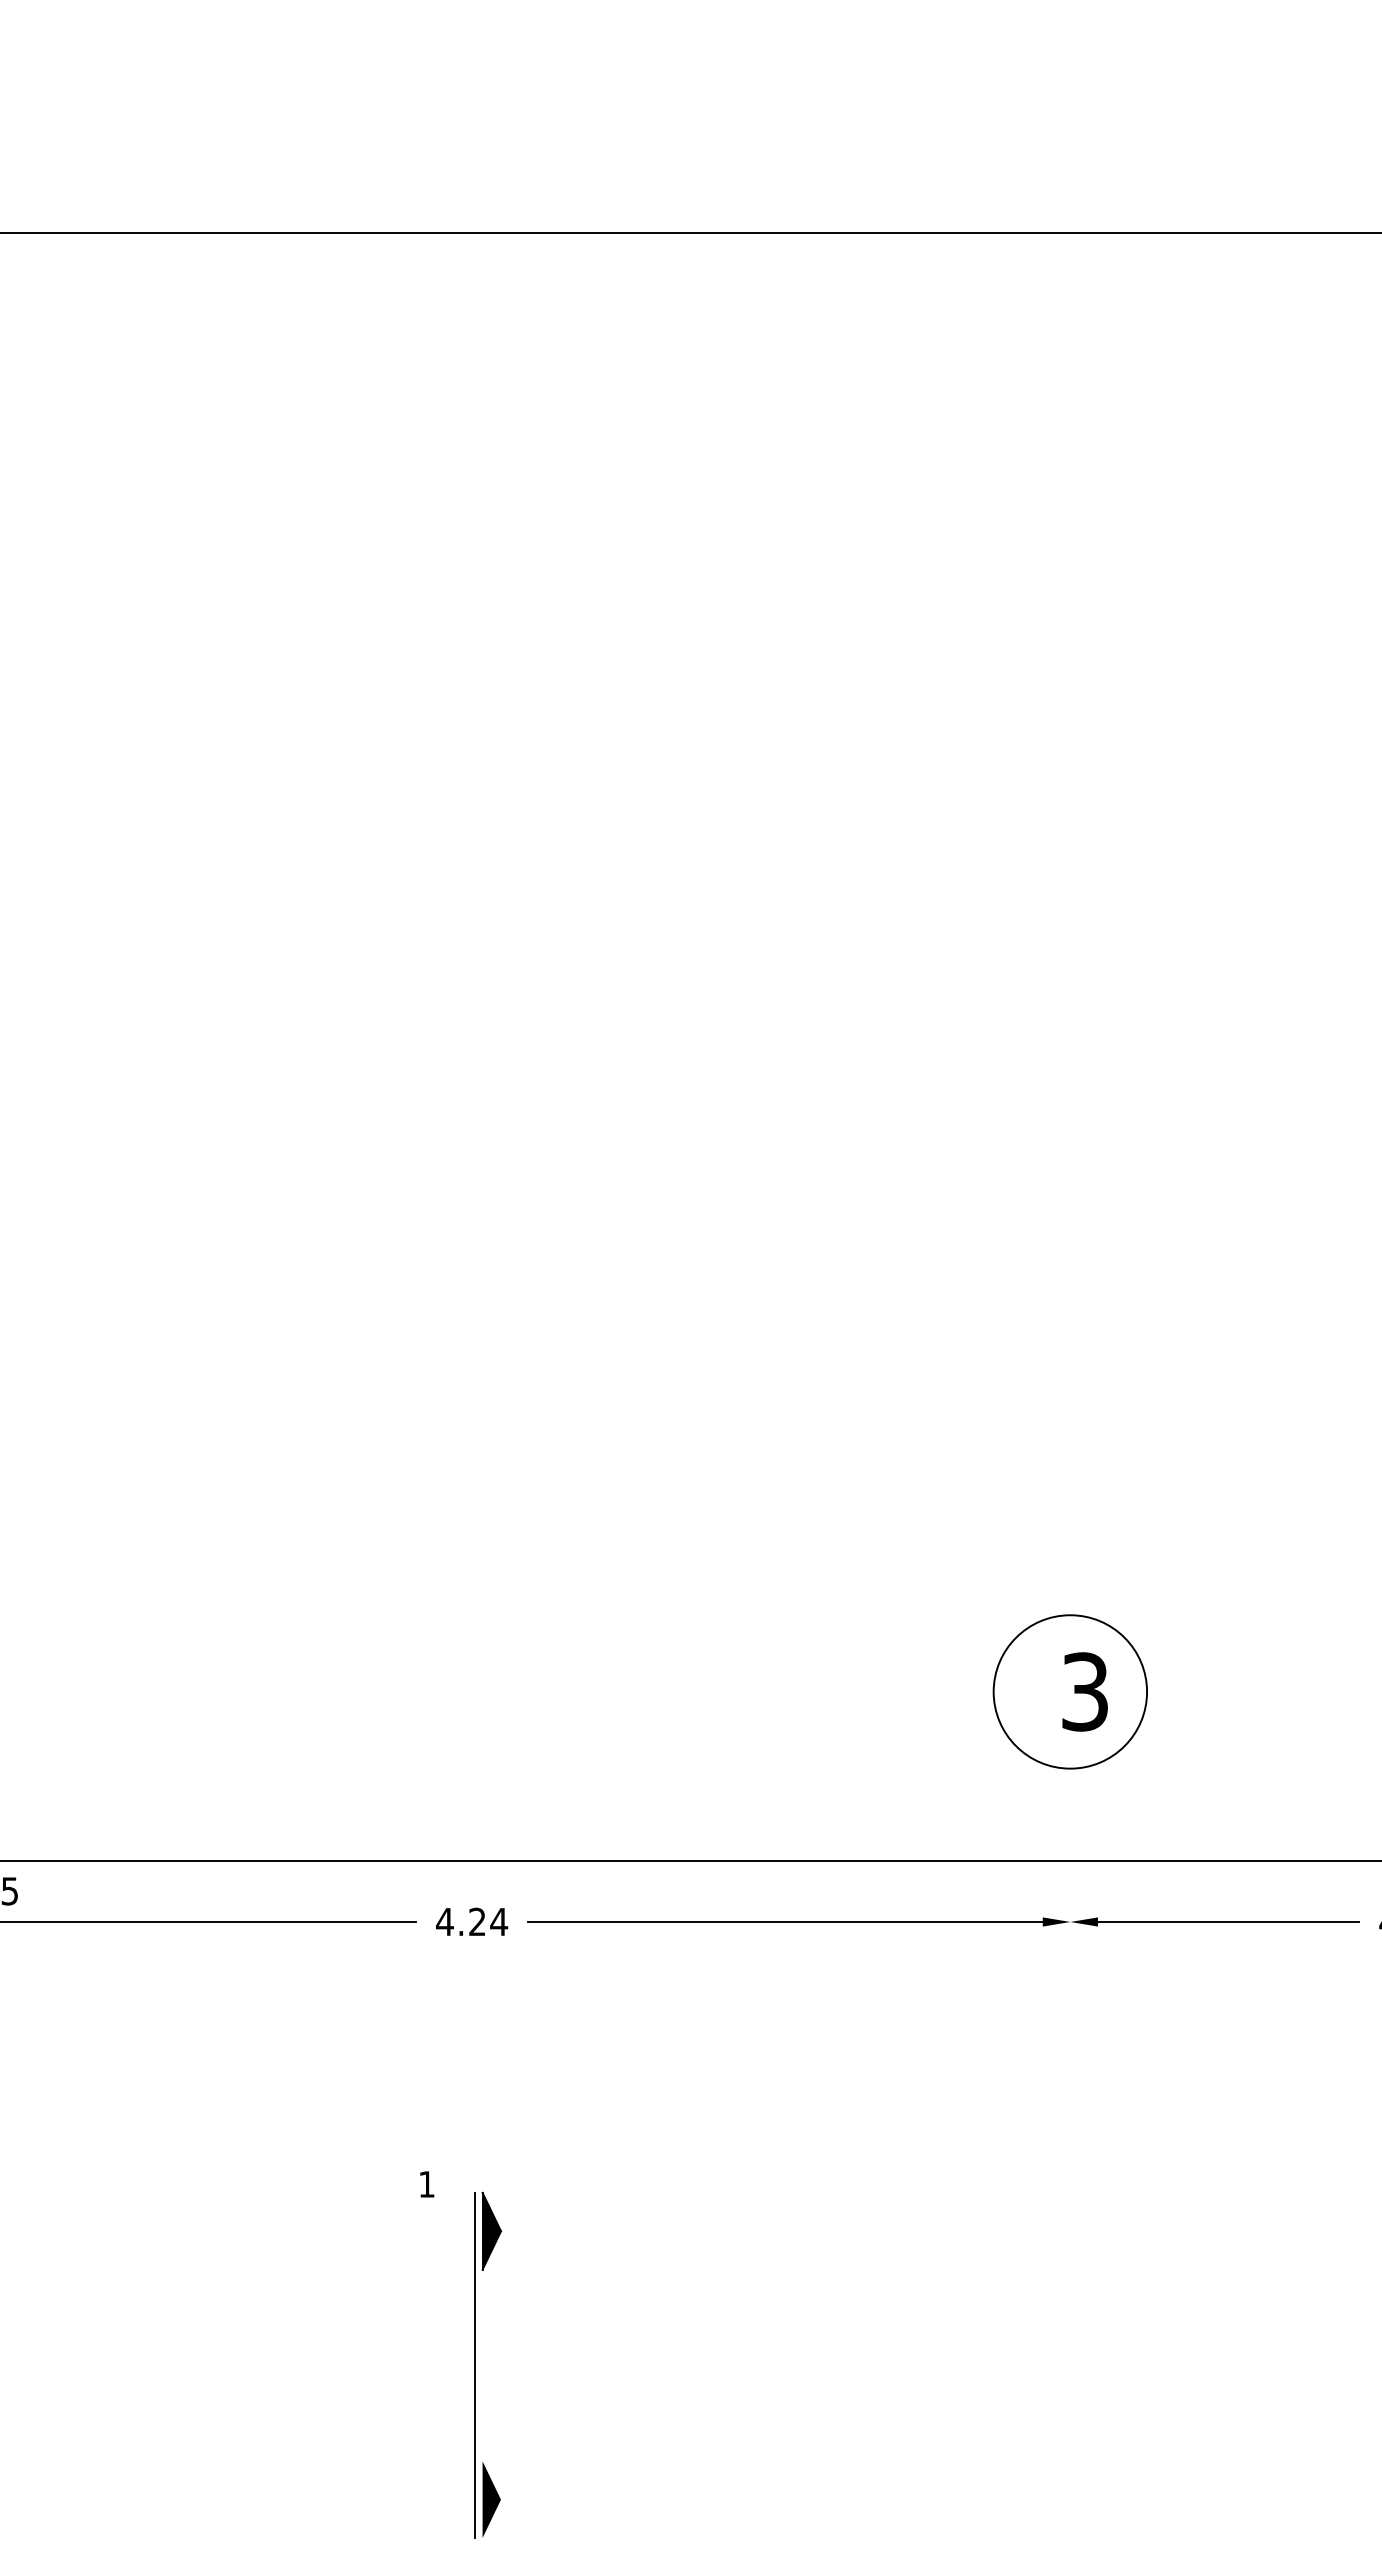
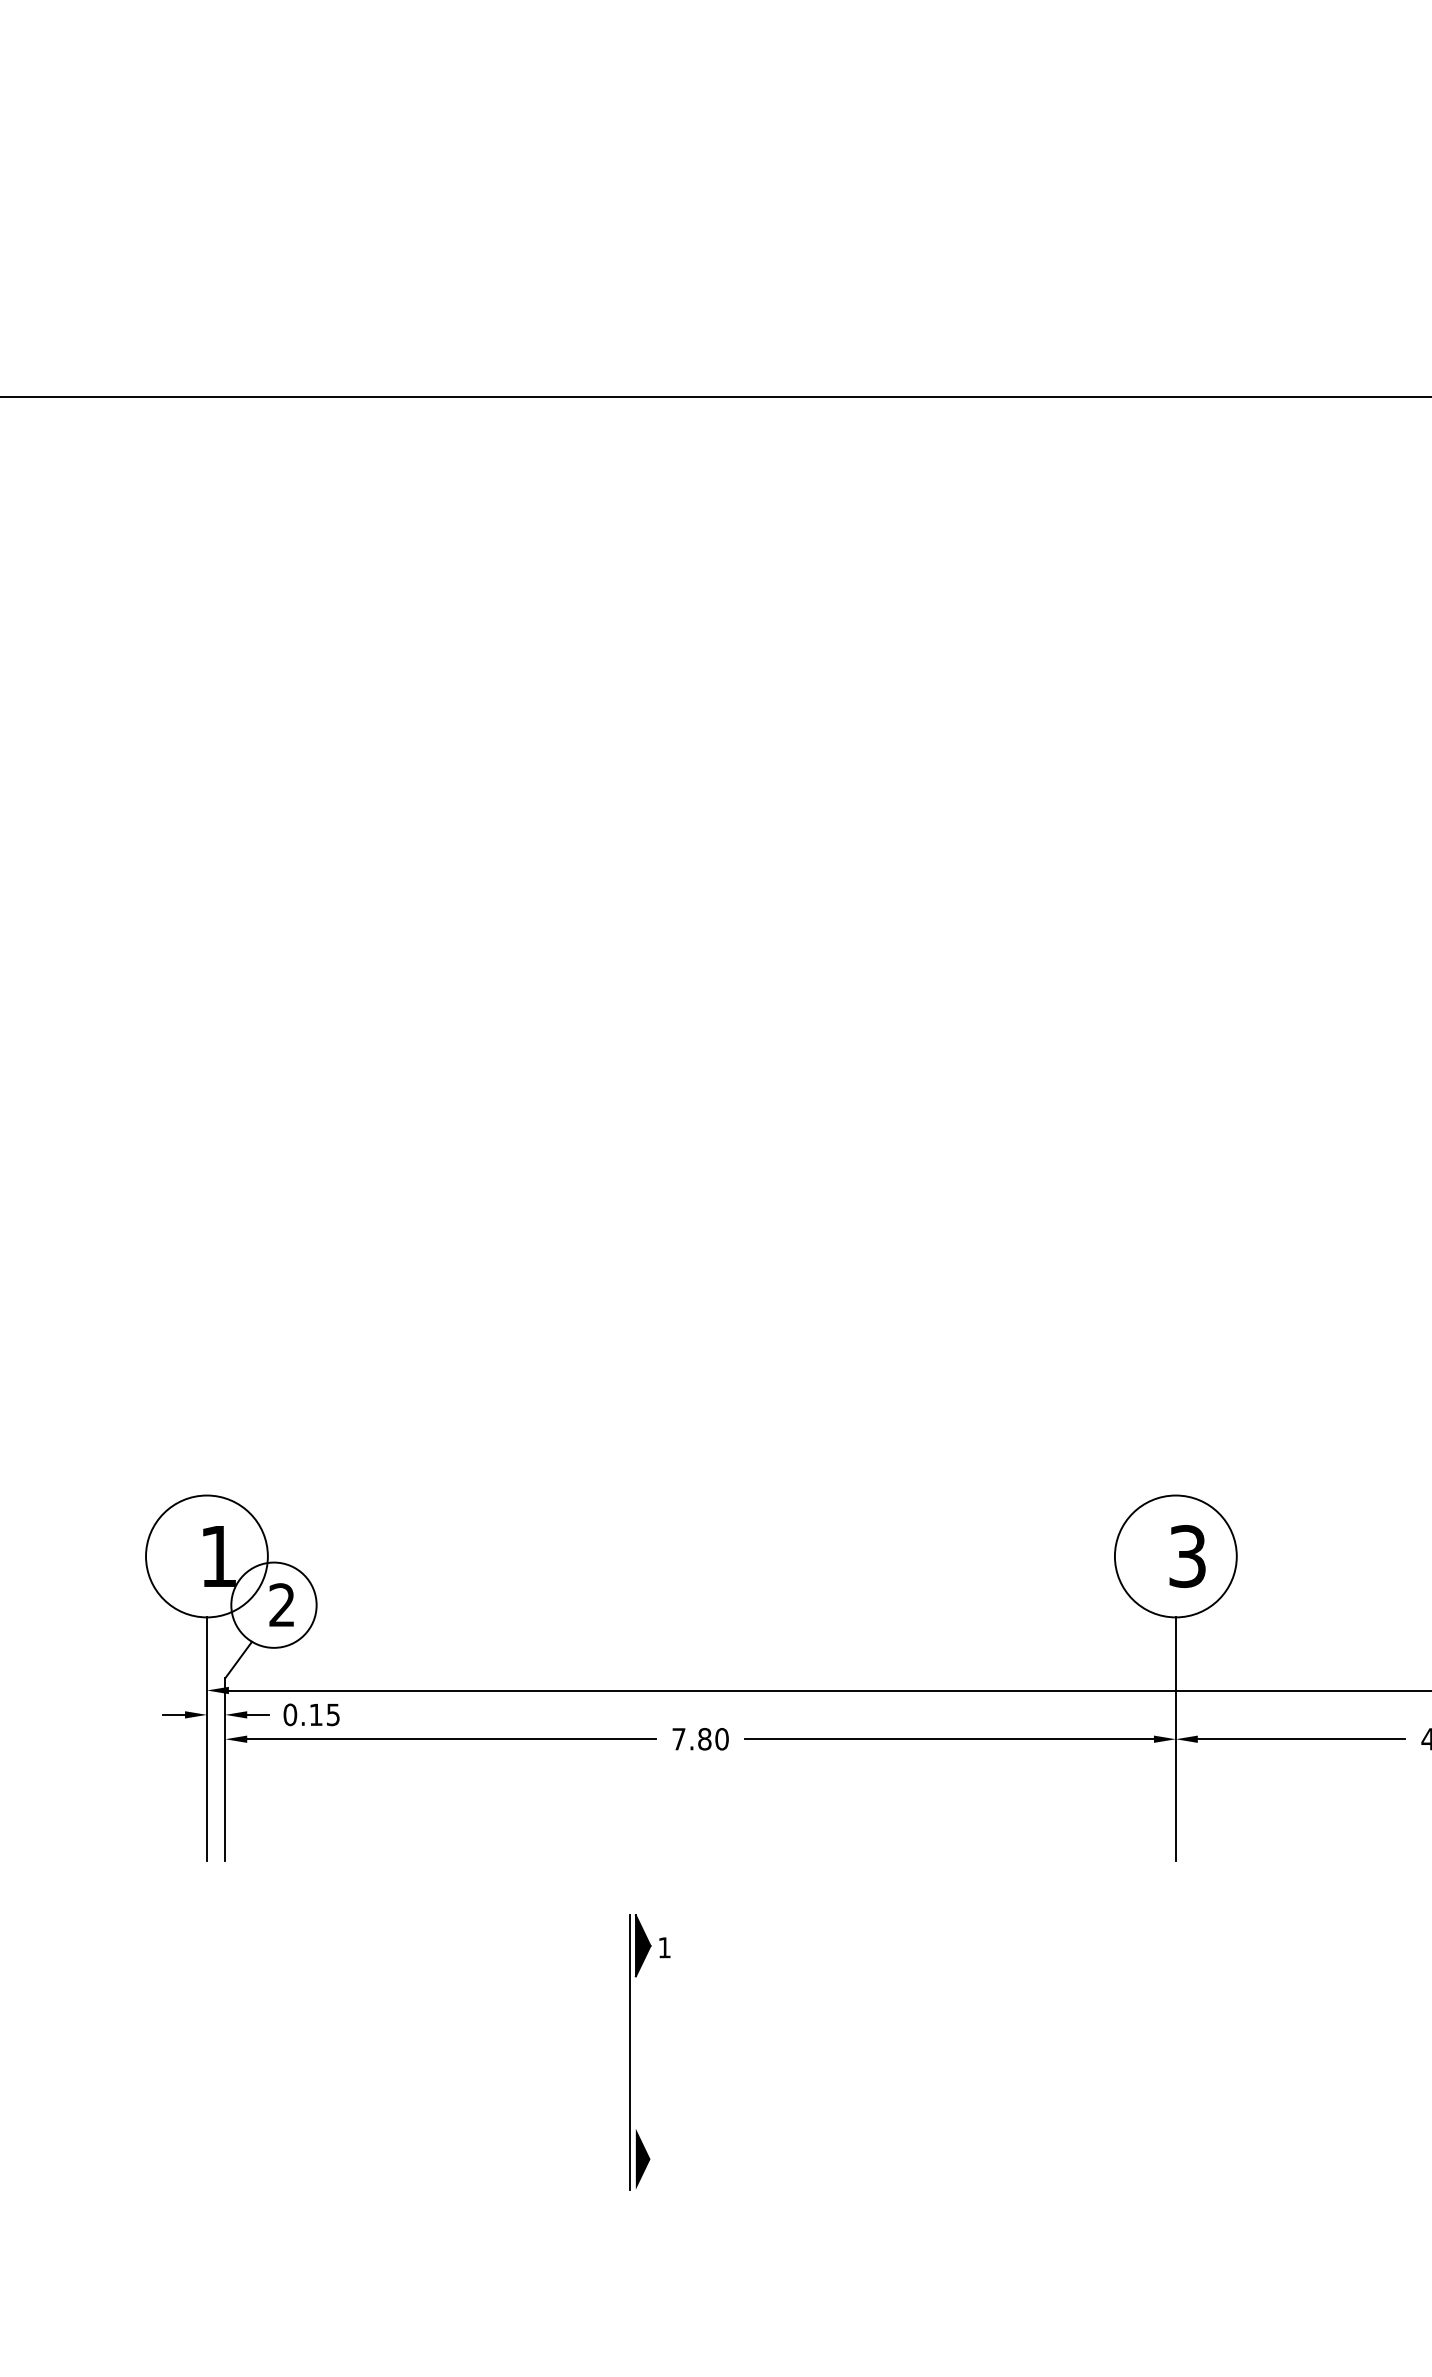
text: (472, 1922) -> (700, 1739), 4.24 -> 7.80
line: (1069, 1922) -> (1175, 1739), added
part: (475, 2365) -> (630, 2052), moved

